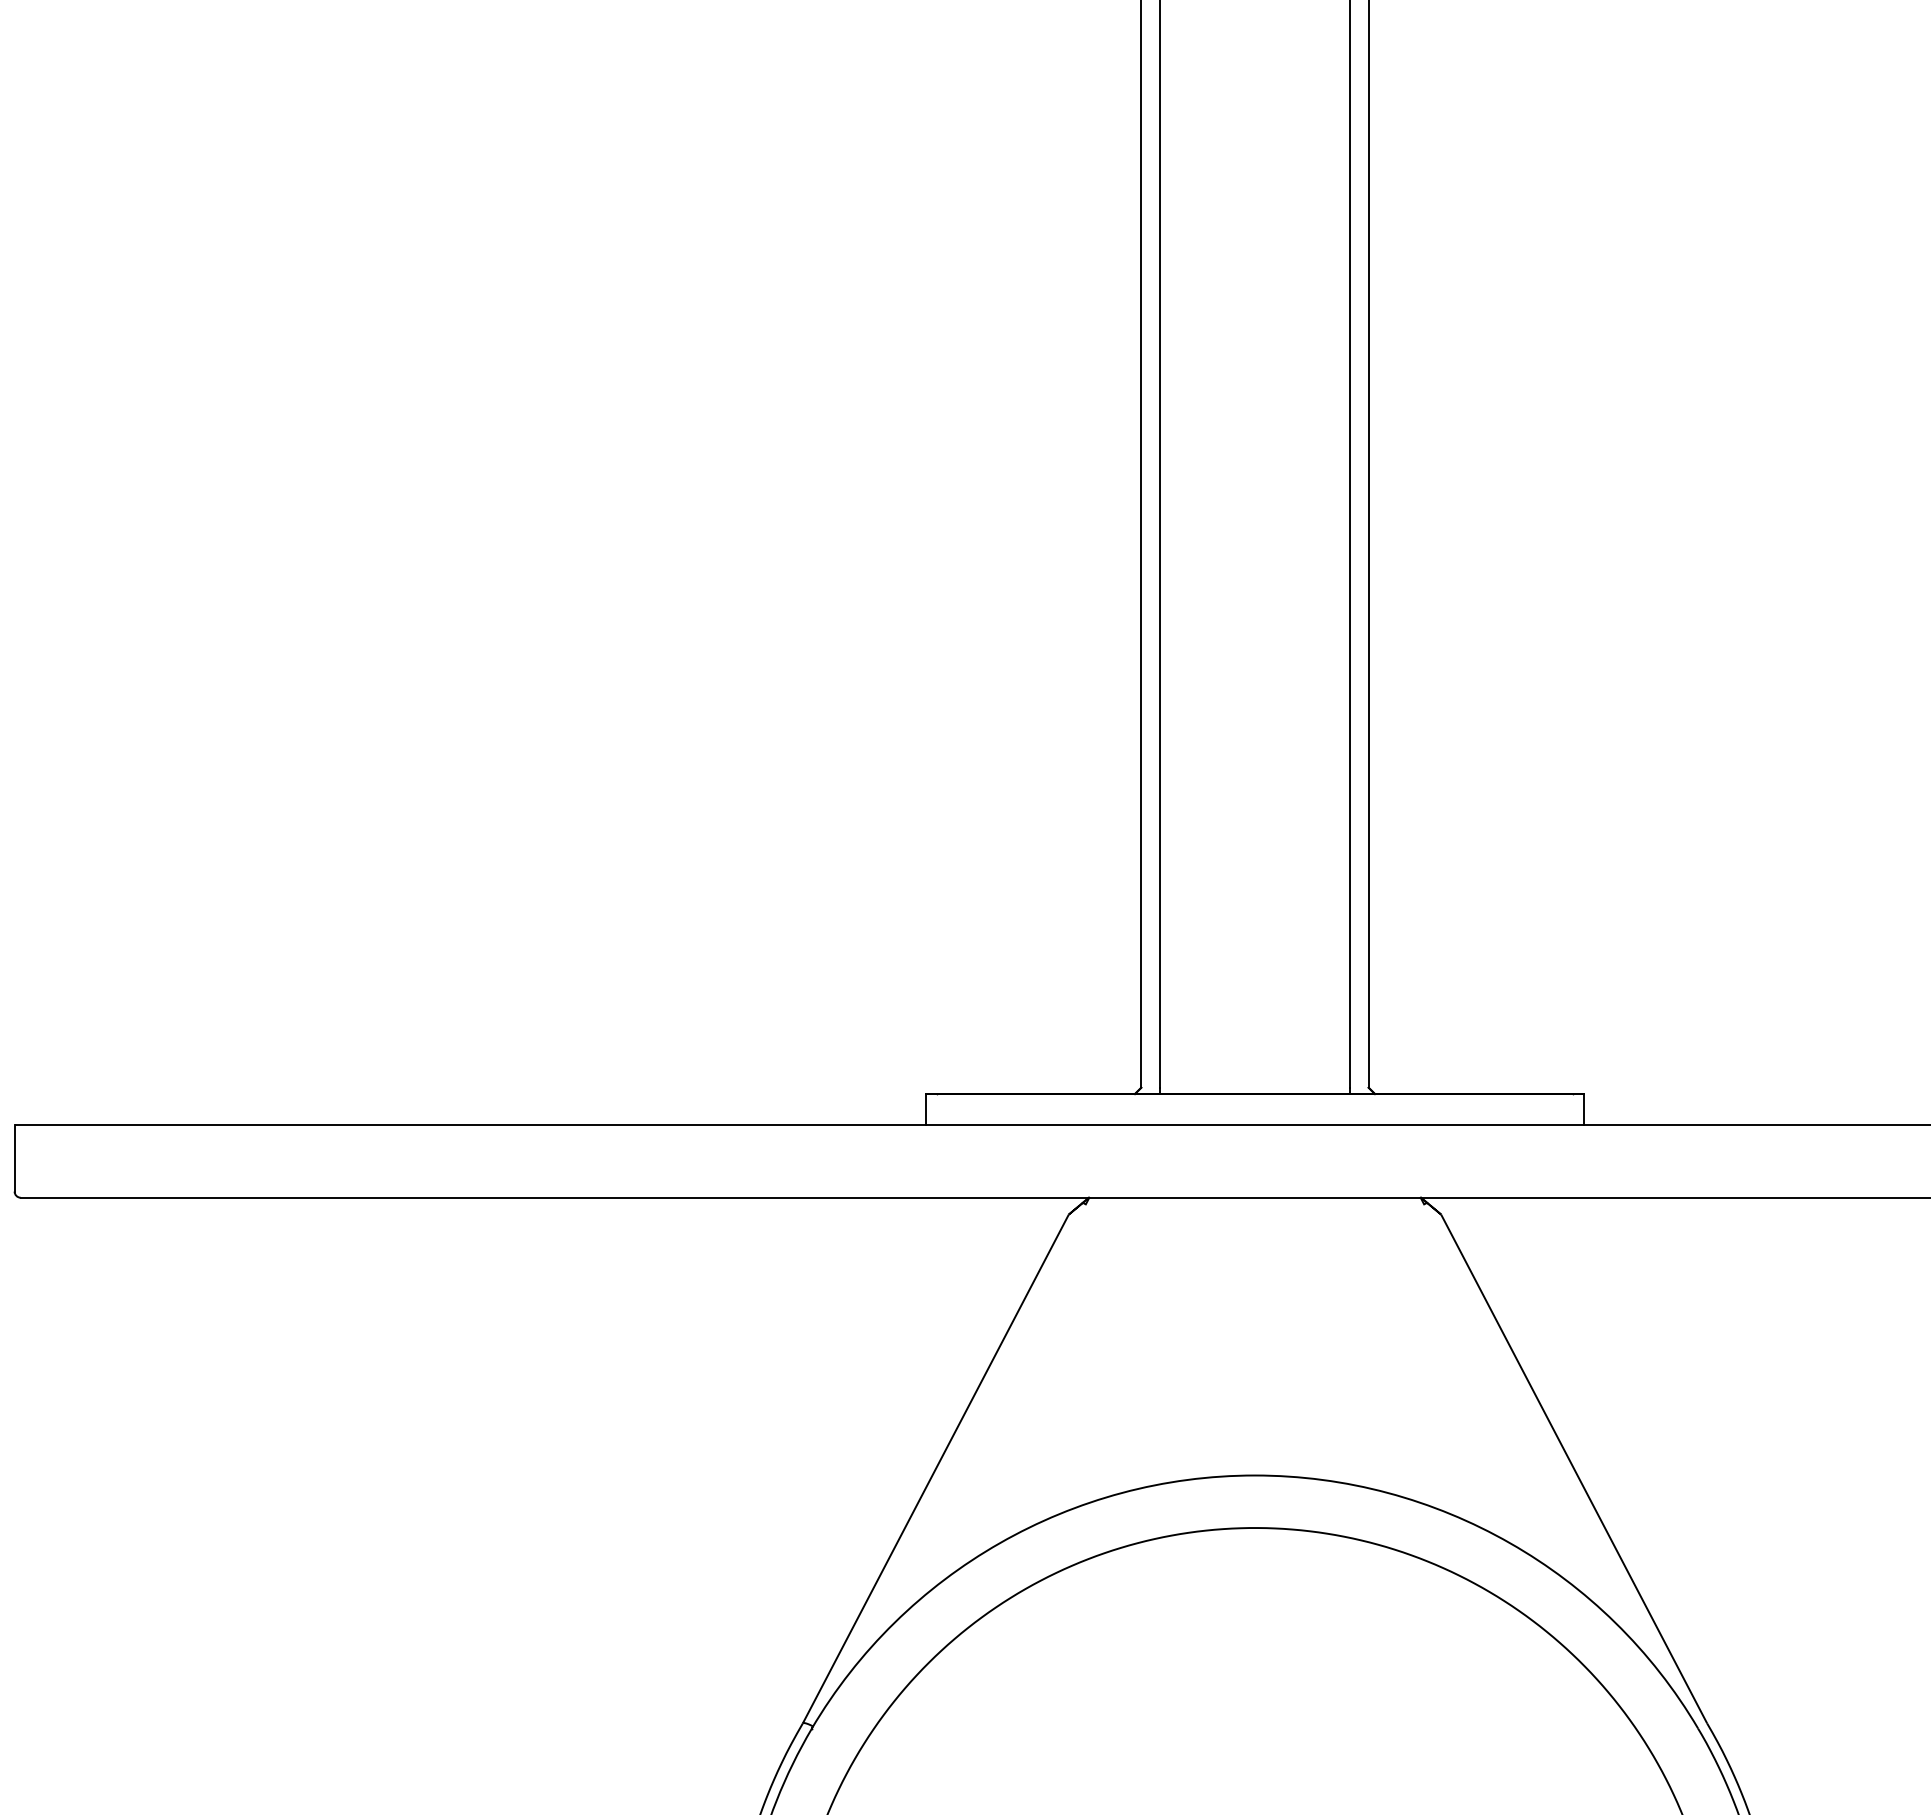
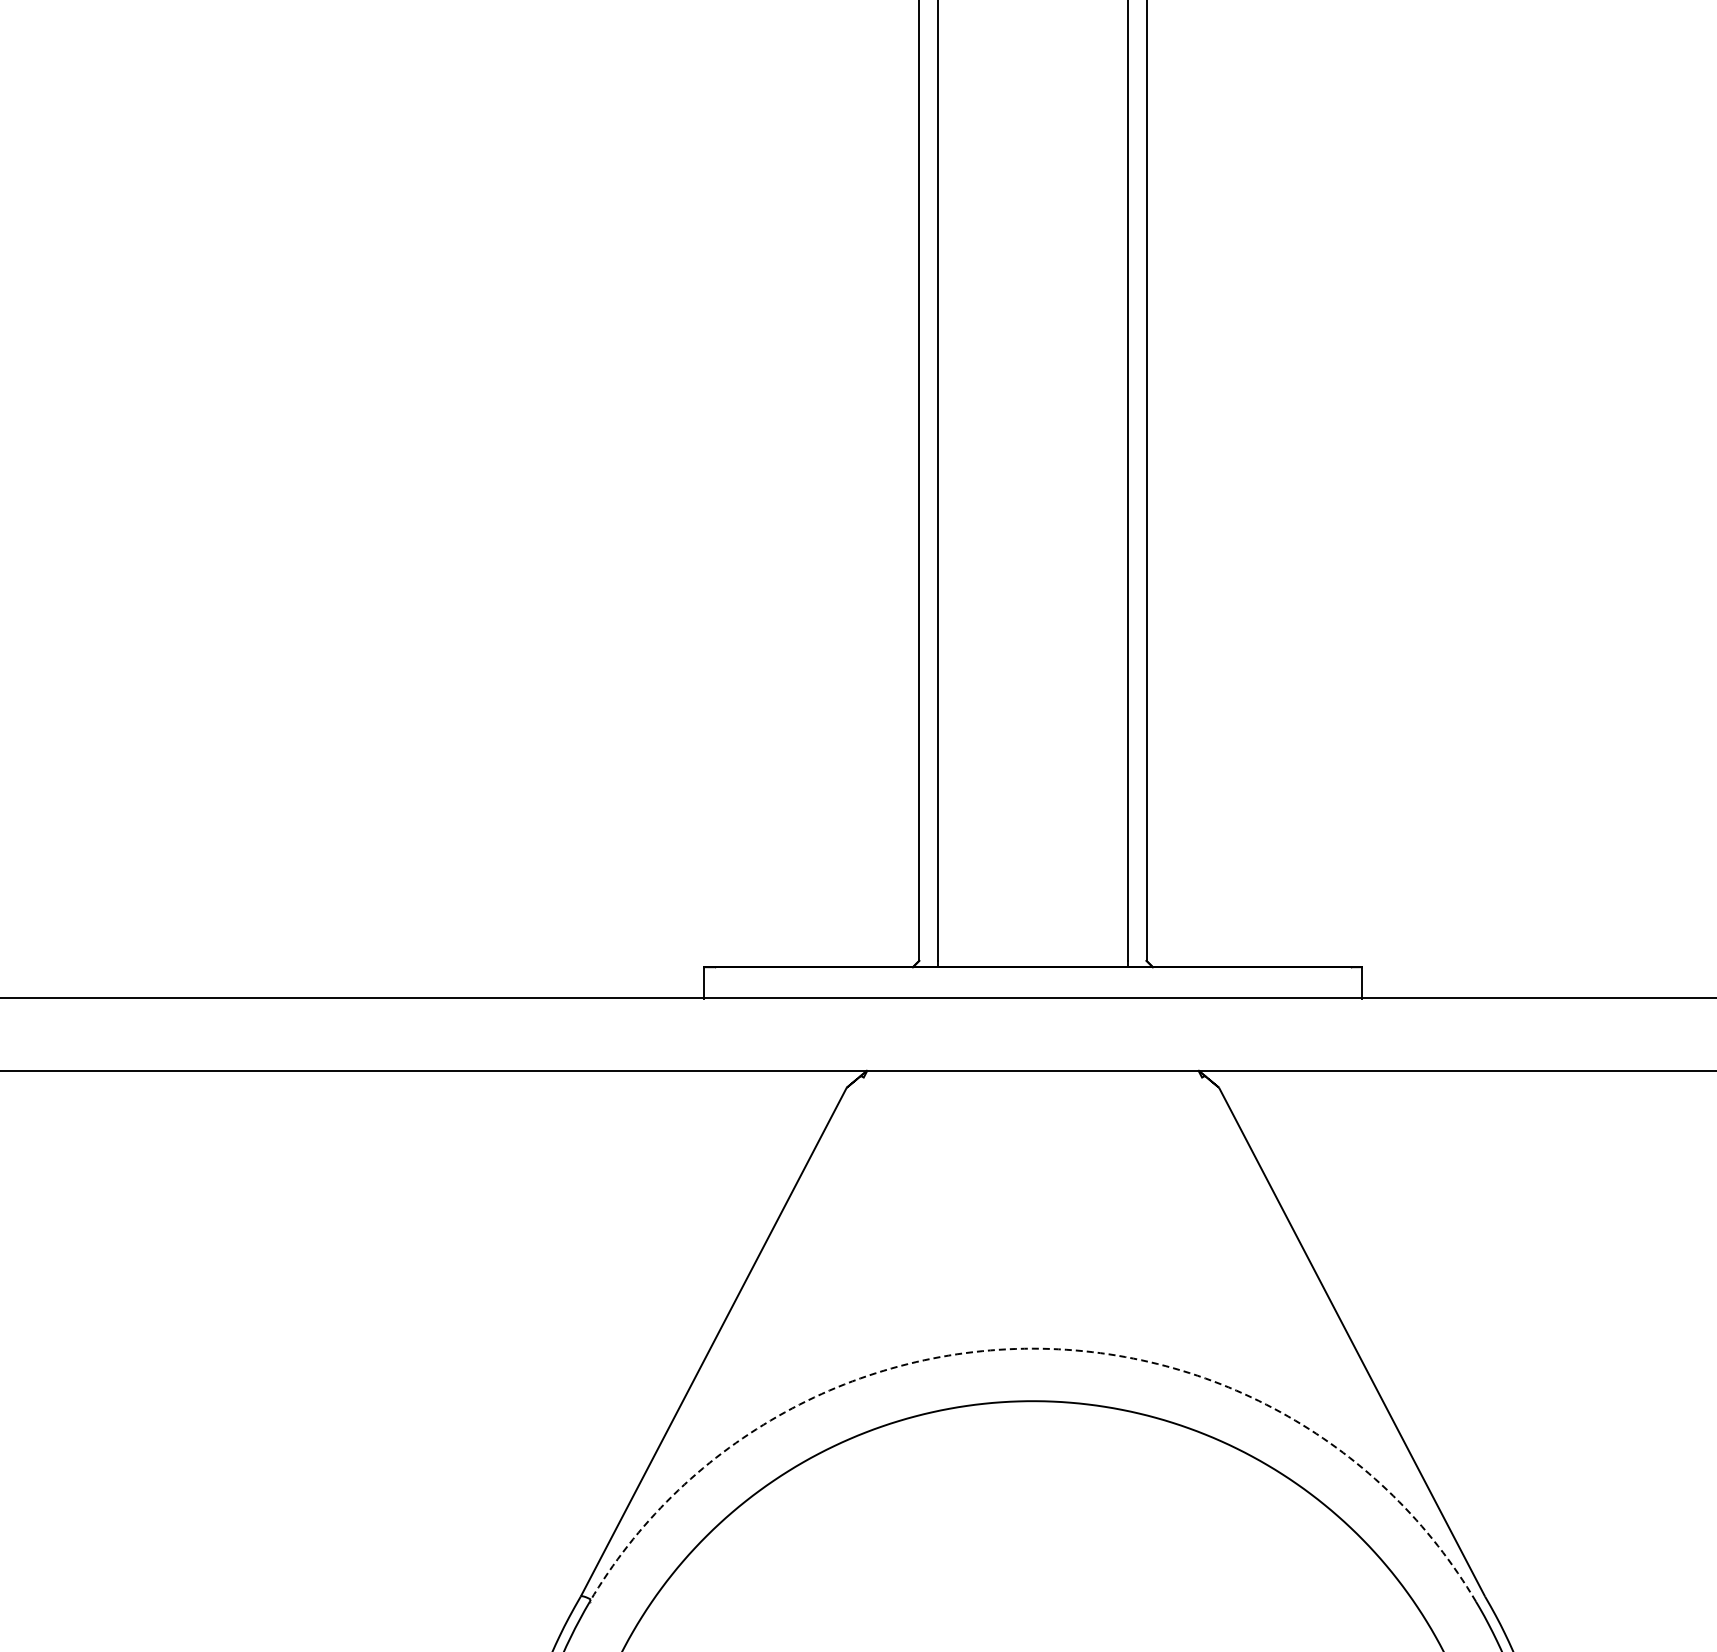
arc: (1254, 1475) -> (1032, 1348), solid -> dashed

